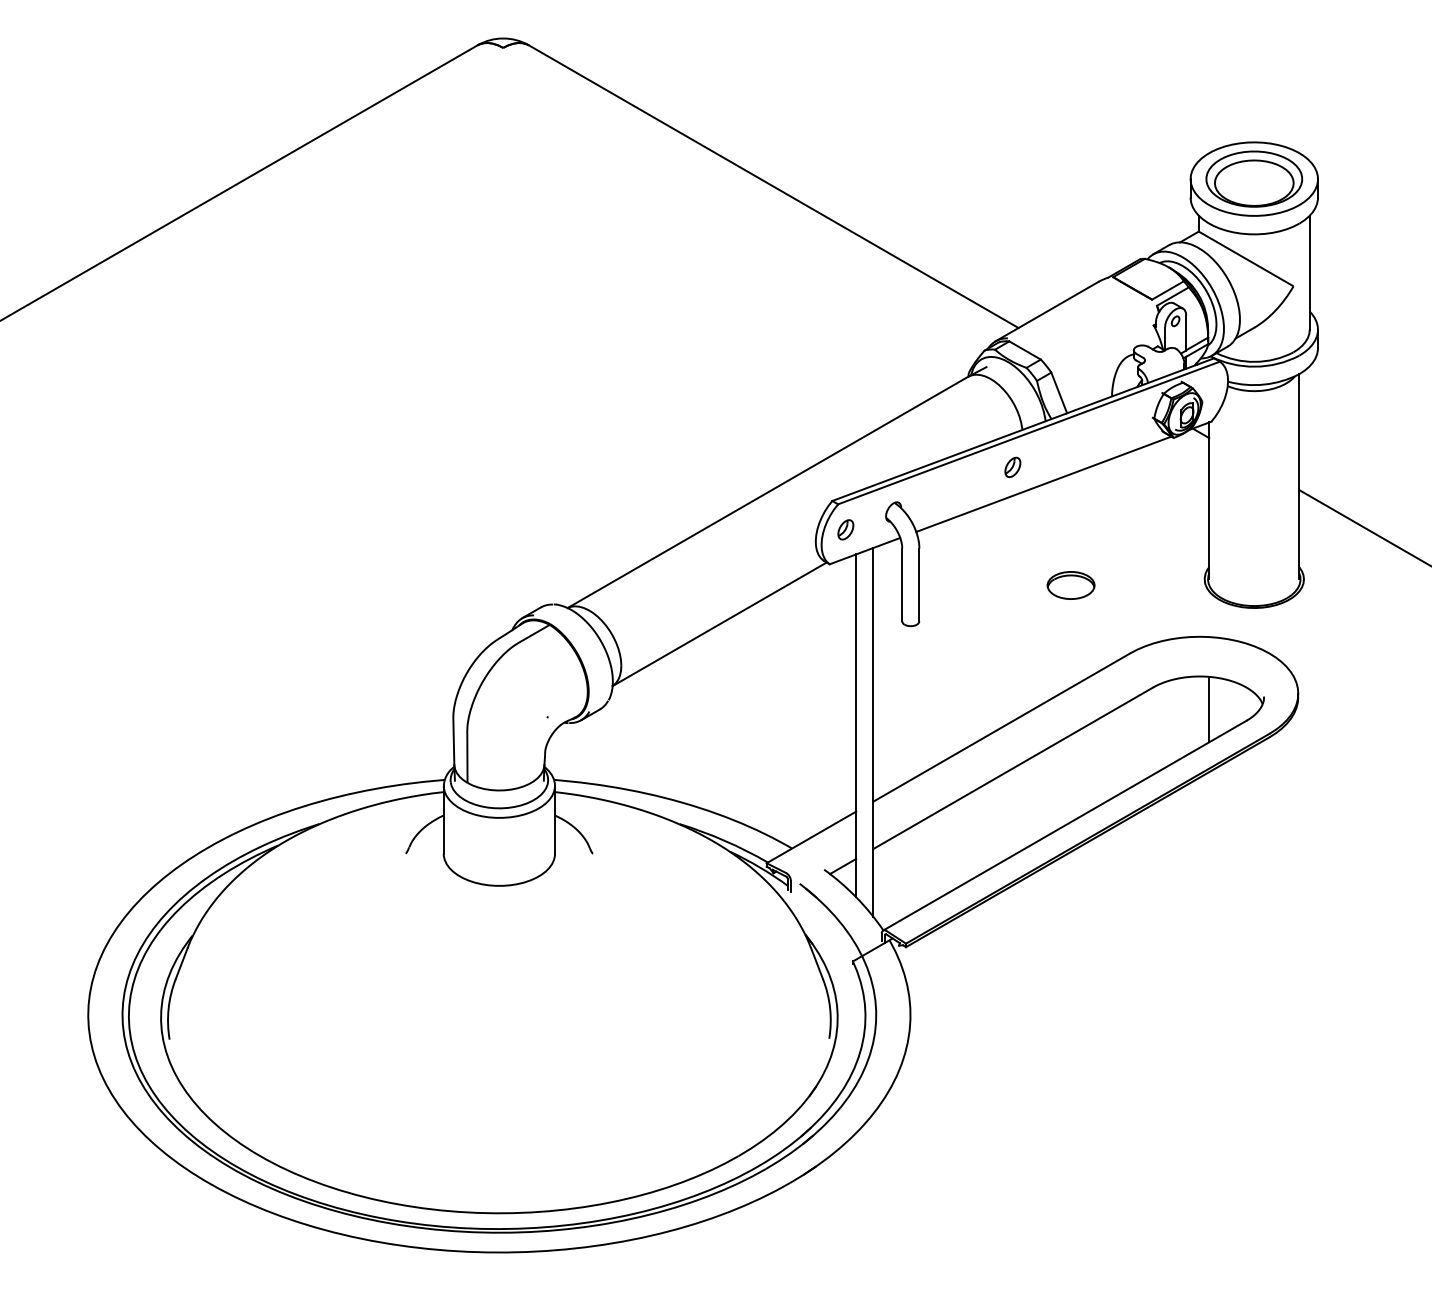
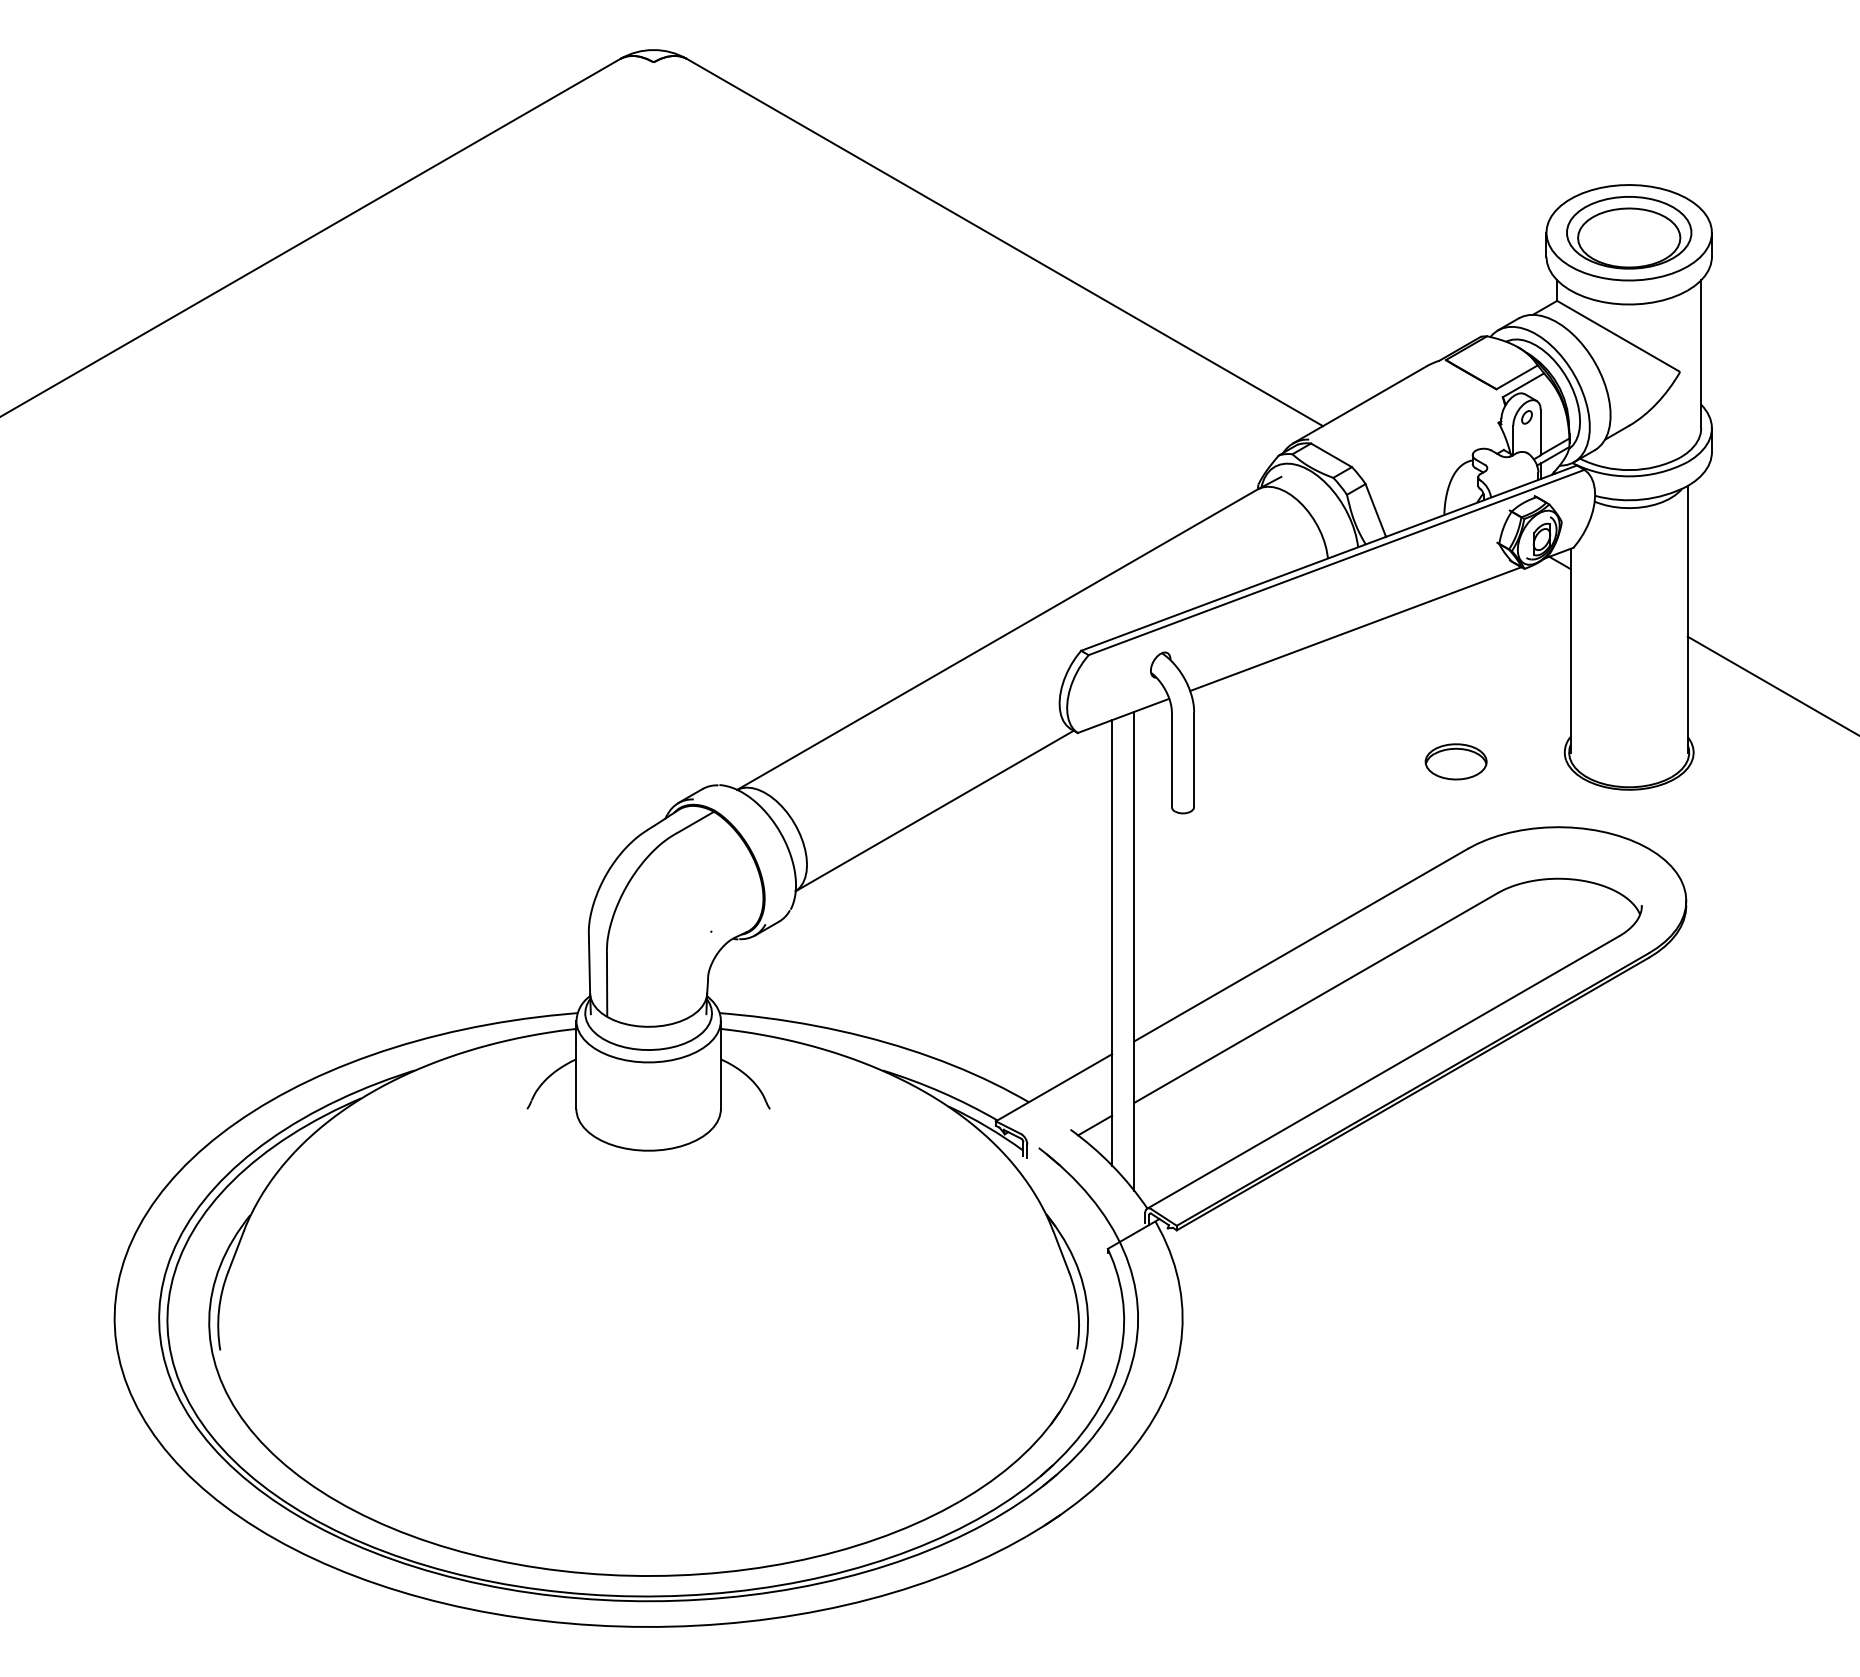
part: (1012, 466) -> (1315, 605), removed
part: (845, 529) -> (1098, 687), removed
part: (1070, 585) -> (1455, 761), moved
line: (1209, 709) -> (1571, 921), removed

